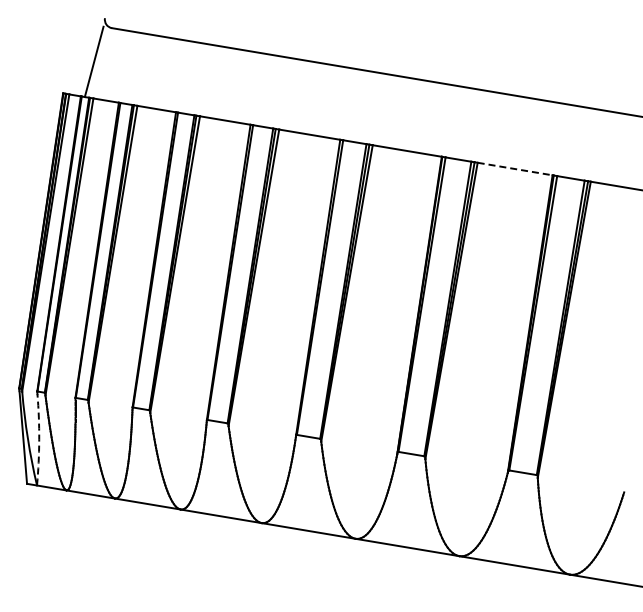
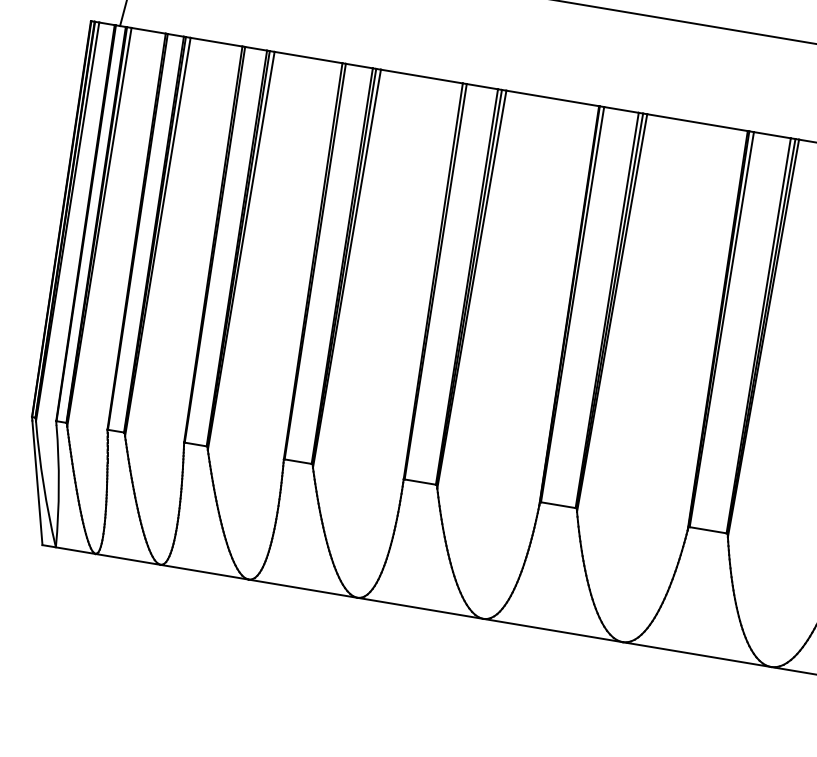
line: (515, 169) -> (697, 123), dashed -> solid
arc: (39, 439) -> (59, 485), dashed -> solid

